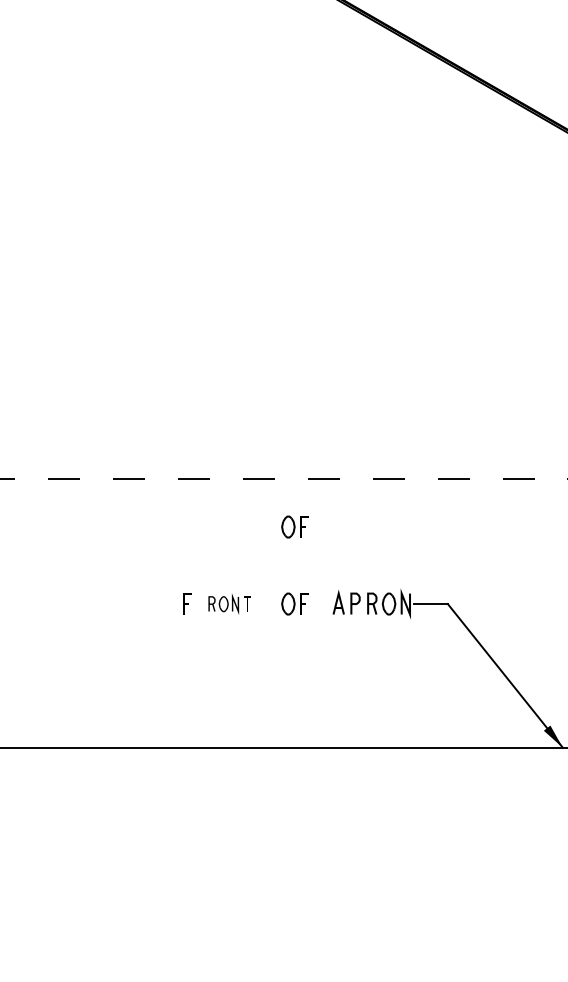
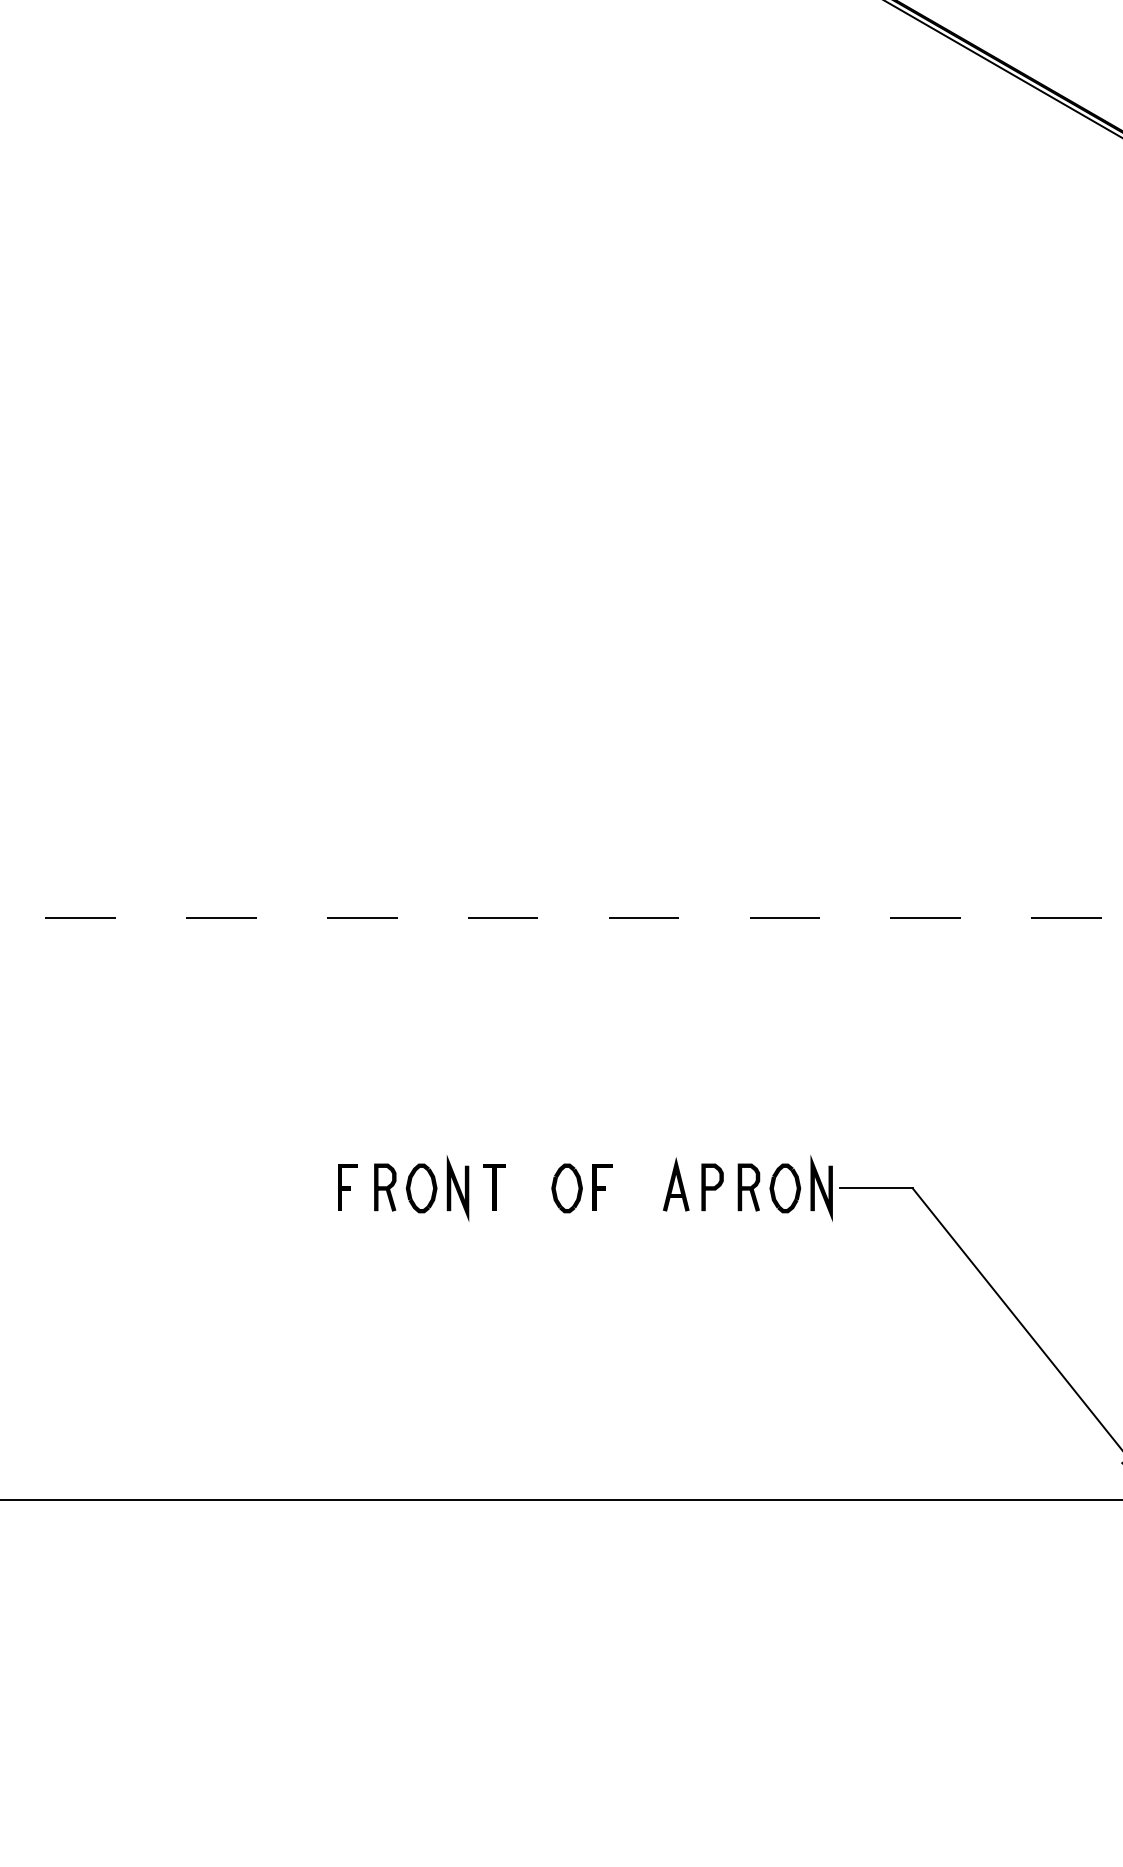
part: (294, 526) -> (580, 1020), removed
part: (229, 604) -> (439, 1189), size x1.43

